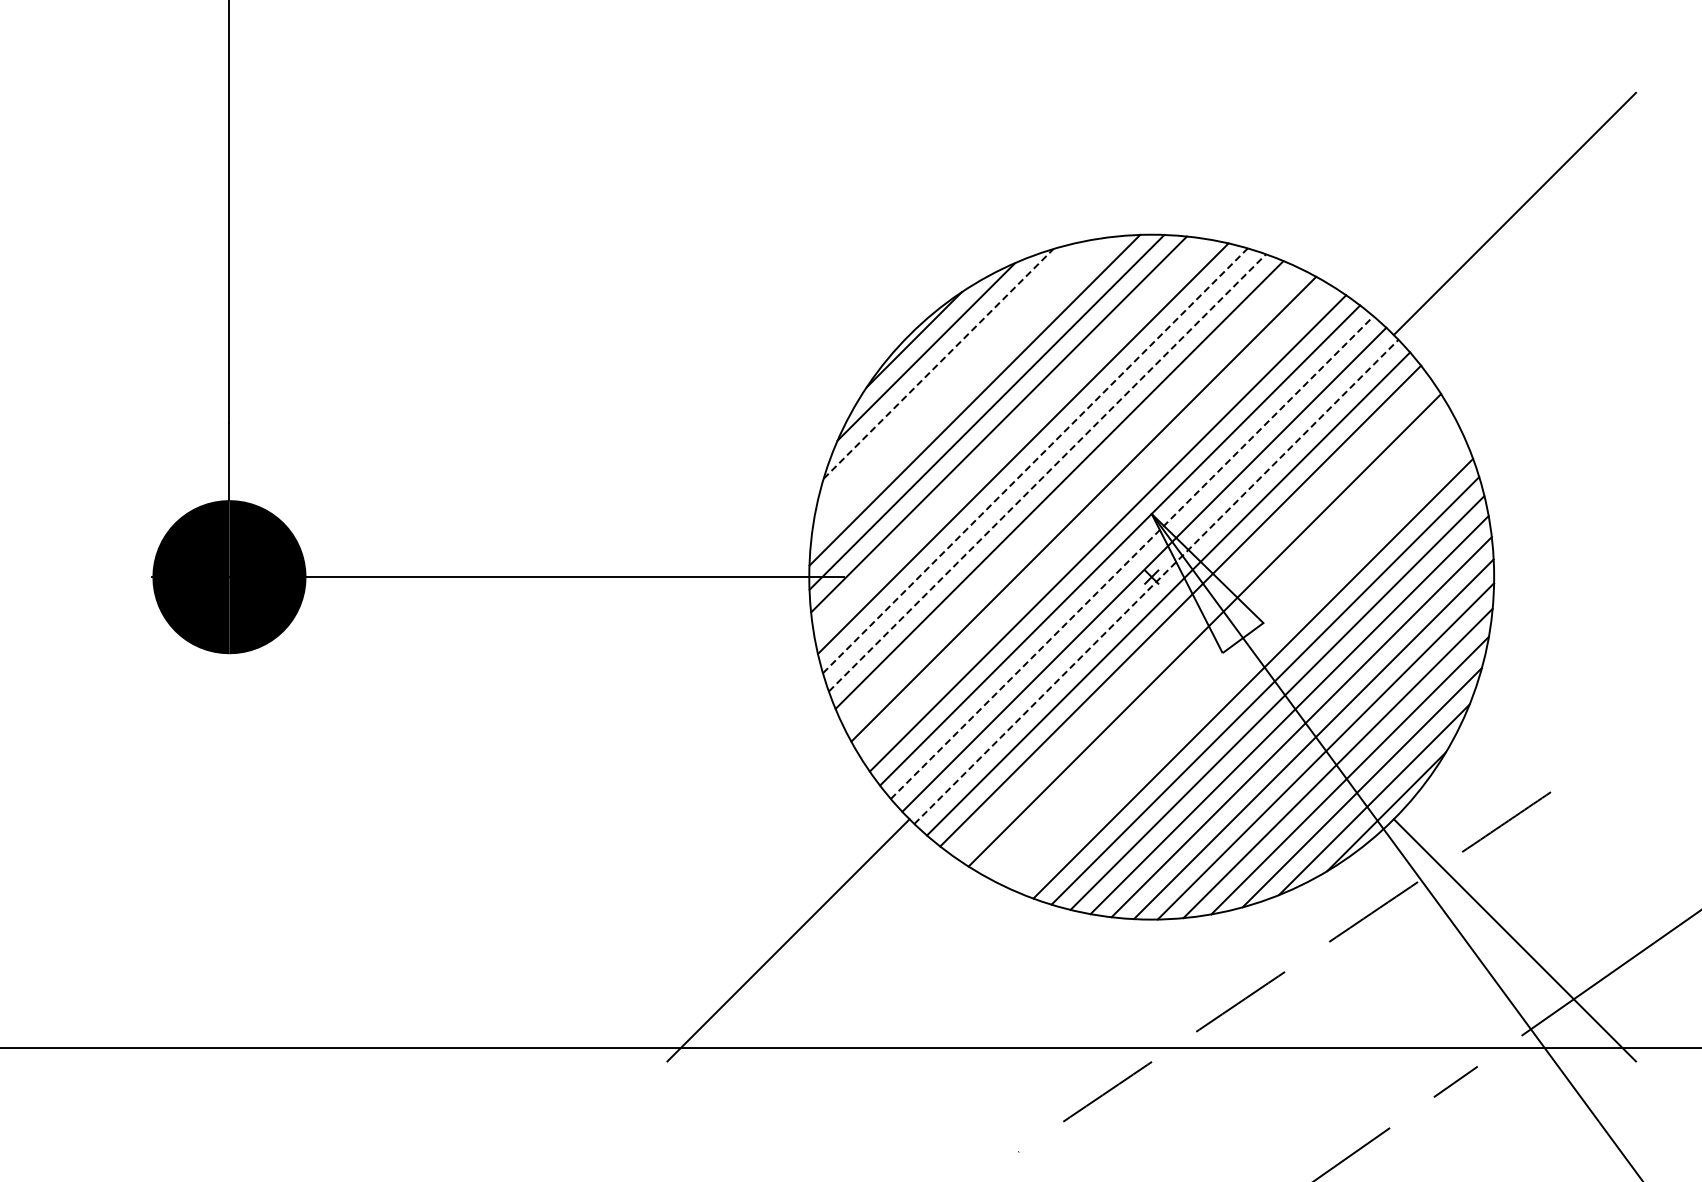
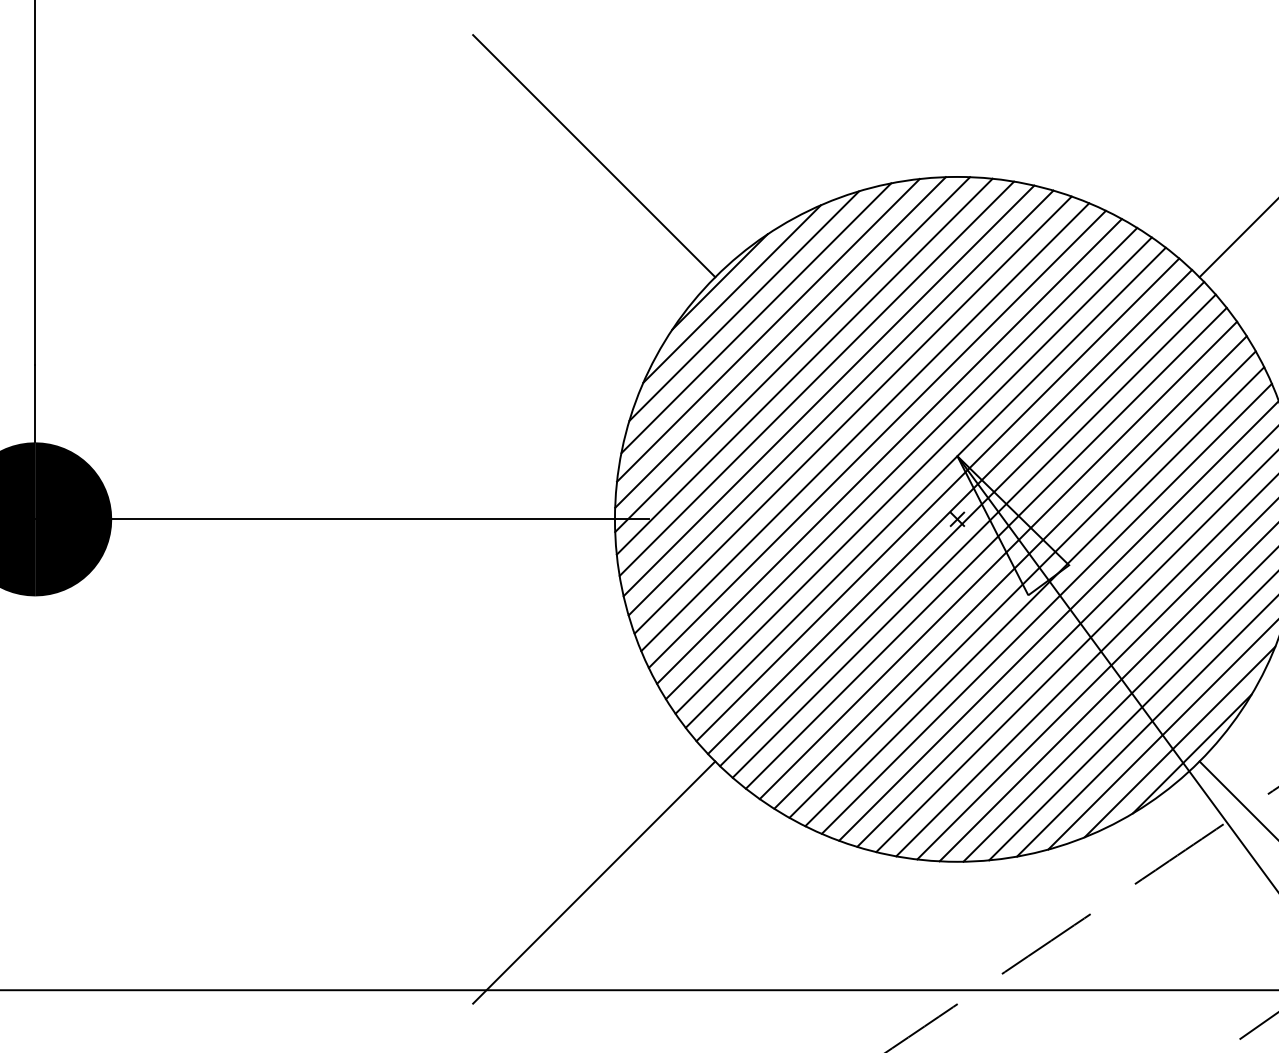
line: (788, 213) -> (594, 155), added
line: (938, 363) -> (744, 305), dashed -> solid
line: (950, 375) -> (756, 317), added
line: (962, 387) -> (768, 329), added
line: (1011, 436) -> (817, 378), added
line: (1035, 460) -> (841, 402), dashed -> solid
line: (1047, 472) -> (853, 414), dashed -> solid
line: (1071, 496) -> (877, 438), added
line: (1095, 520) -> (901, 462), added
line: (1132, 557) -> (938, 499), dashed -> solid
line: (1156, 581) -> (962, 523), dashed -> solid
line: (1192, 617) -> (998, 559), added
line: (1216, 642) -> (1022, 584), added
line: (1228, 654) -> (1034, 596), added
line: (1241, 666) -> (1047, 608), added

